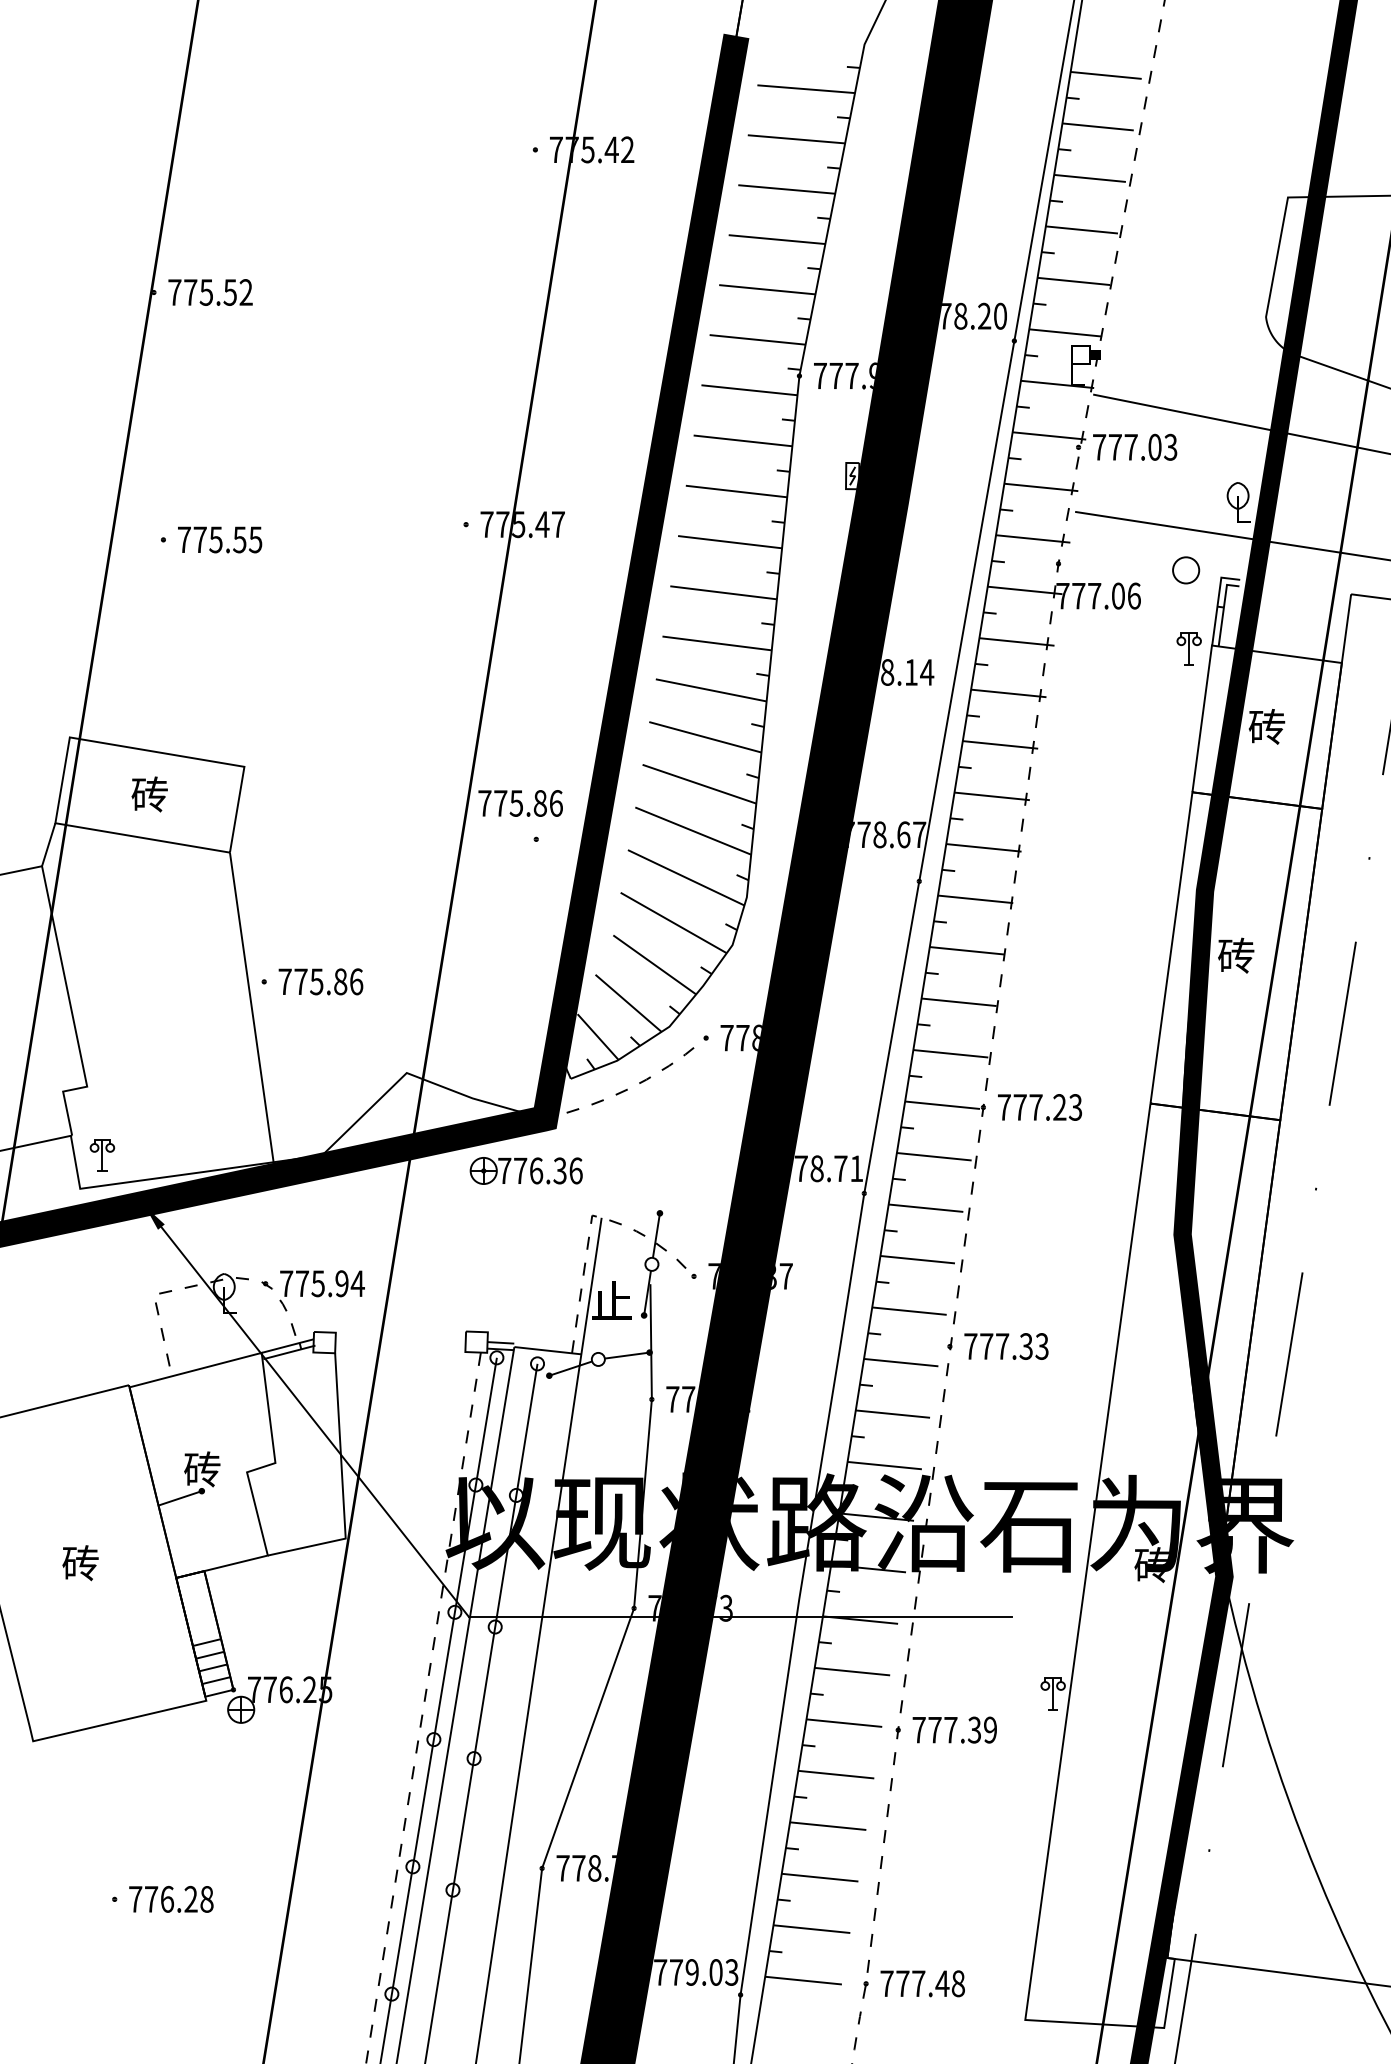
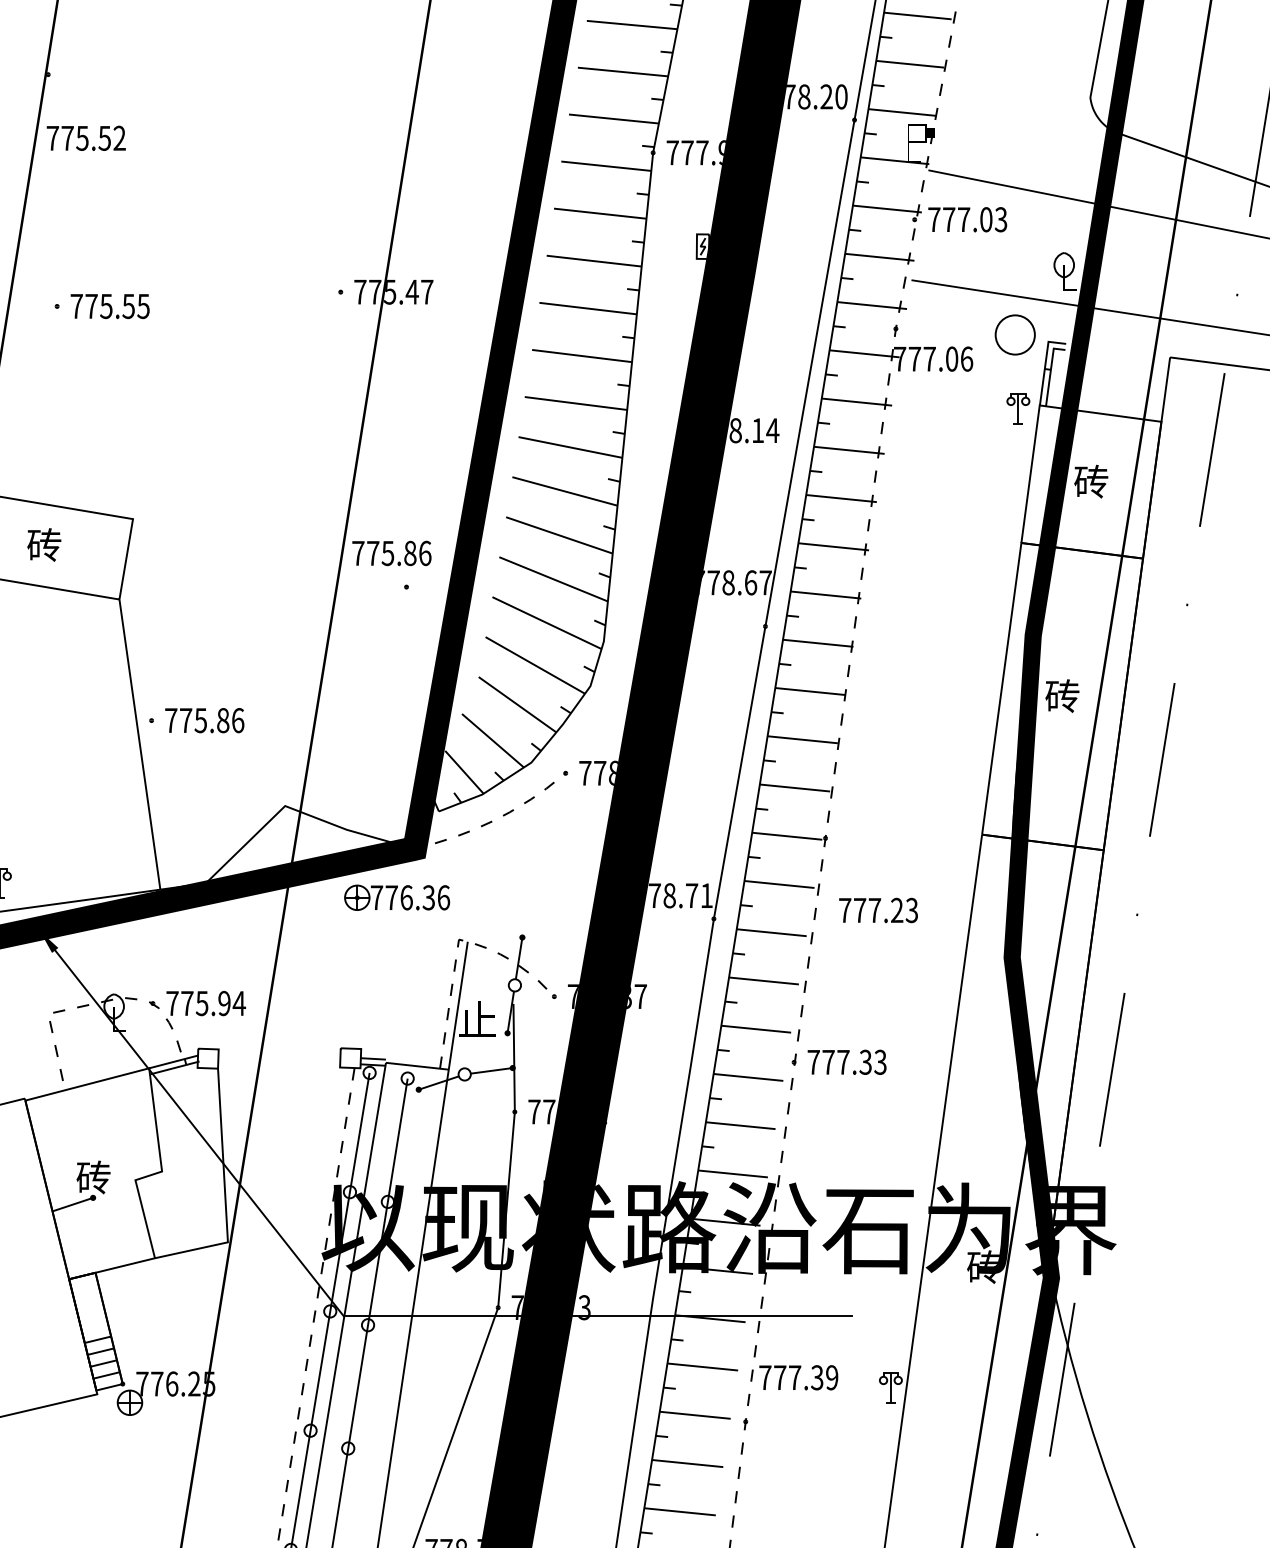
text: (210, 292) -> (86, 138), moved
part: (1186, 570) -> (1015, 335), size x1.6
text: (1039, 1107) -> (878, 910), moved
text: (954, 1729) -> (798, 1377), moved

